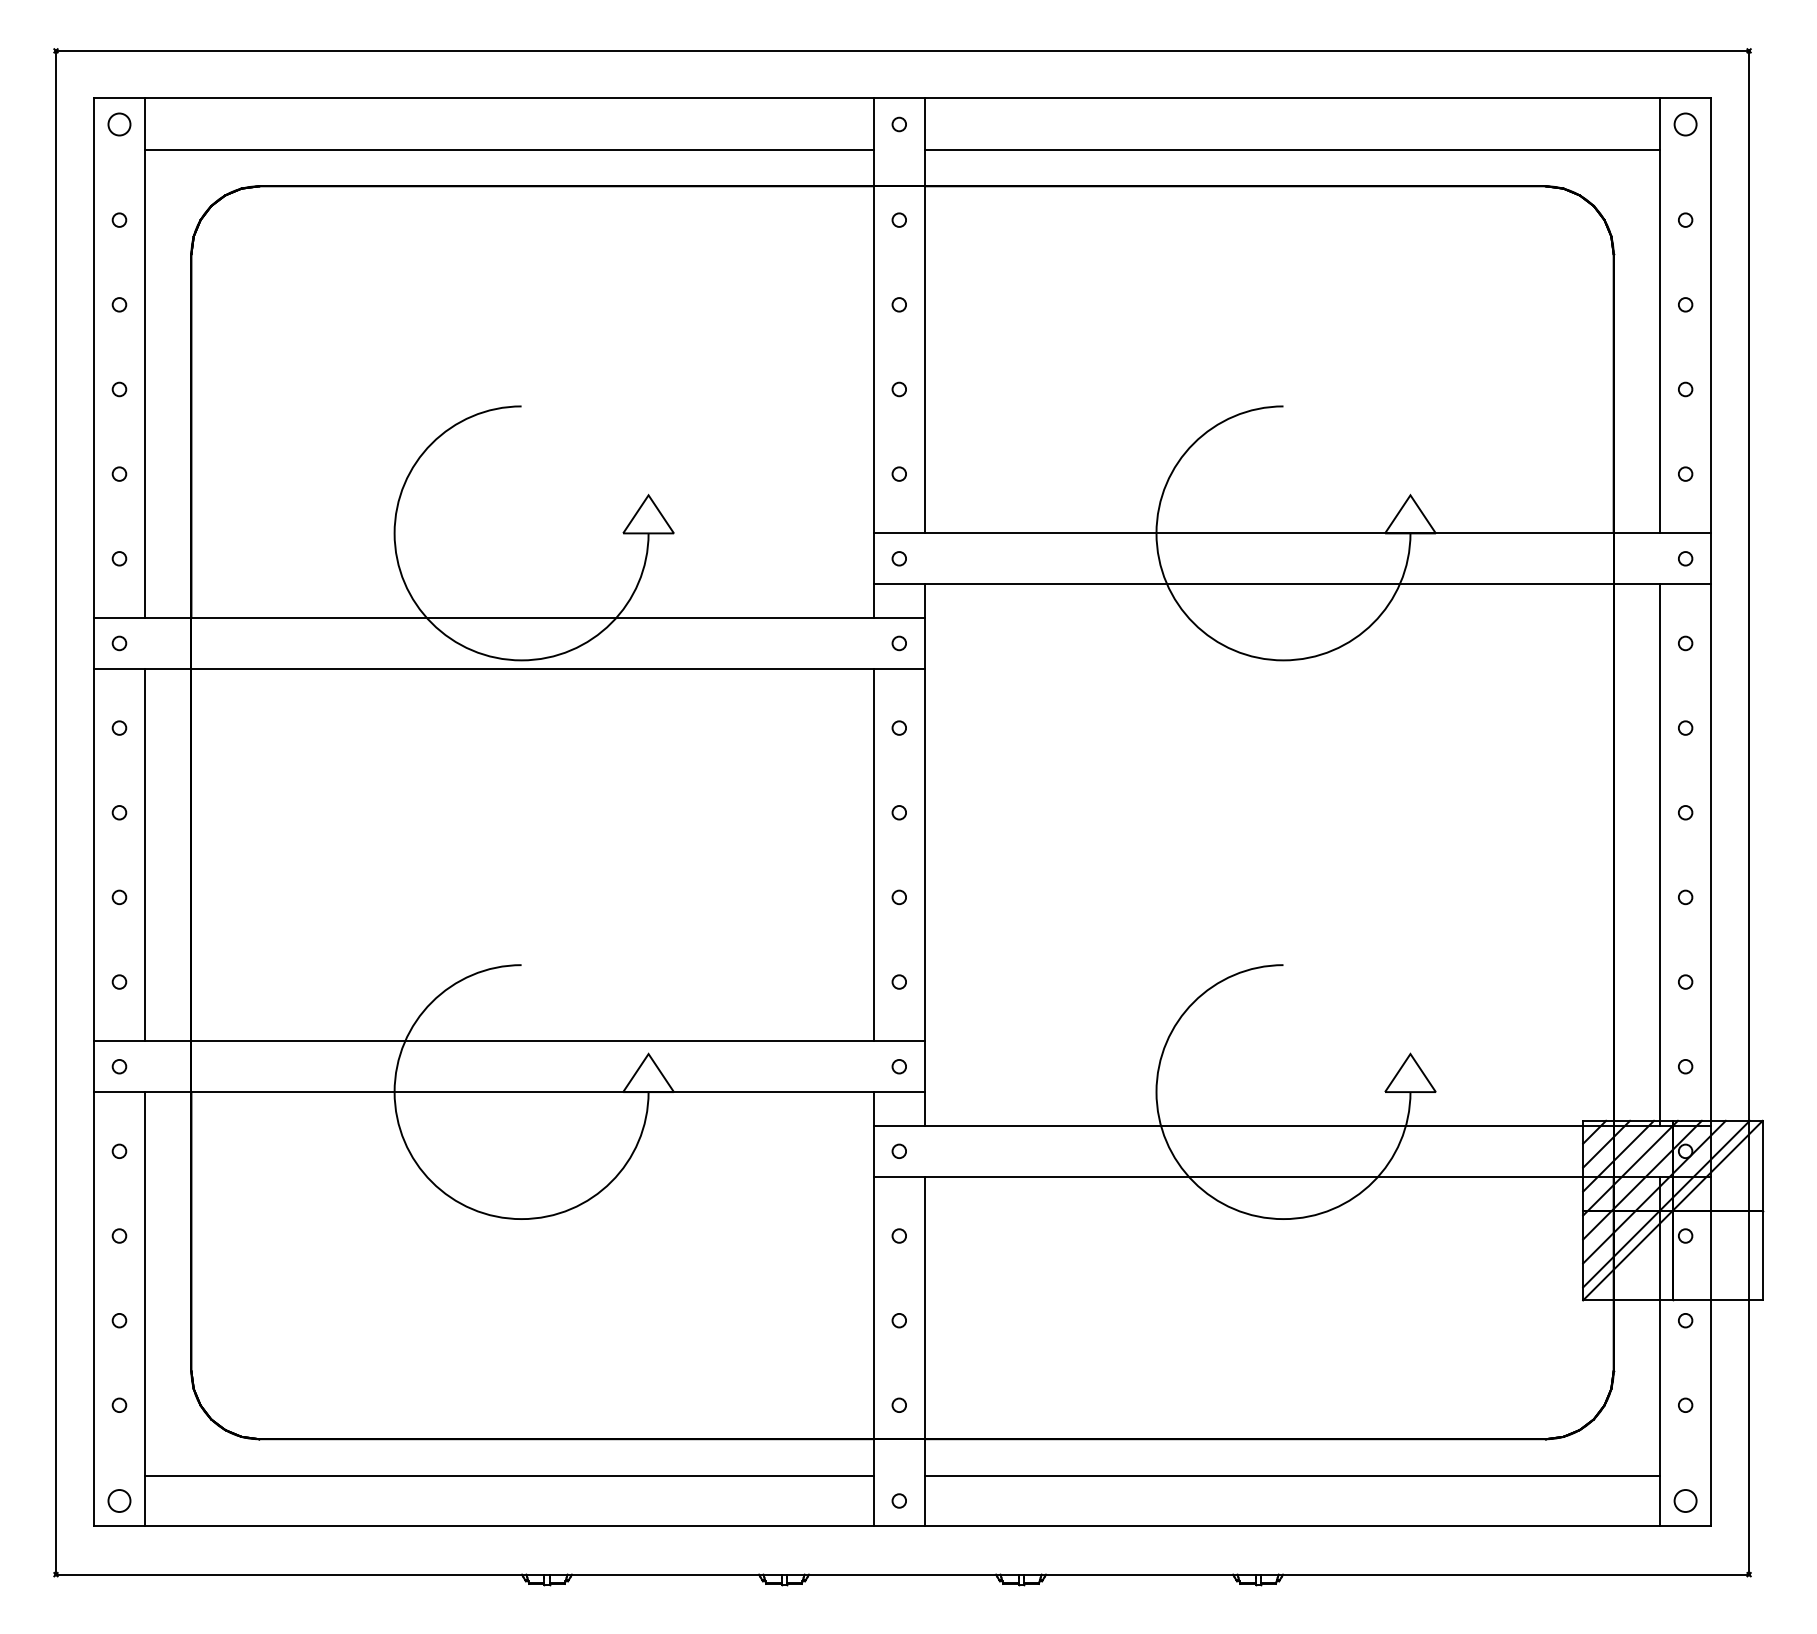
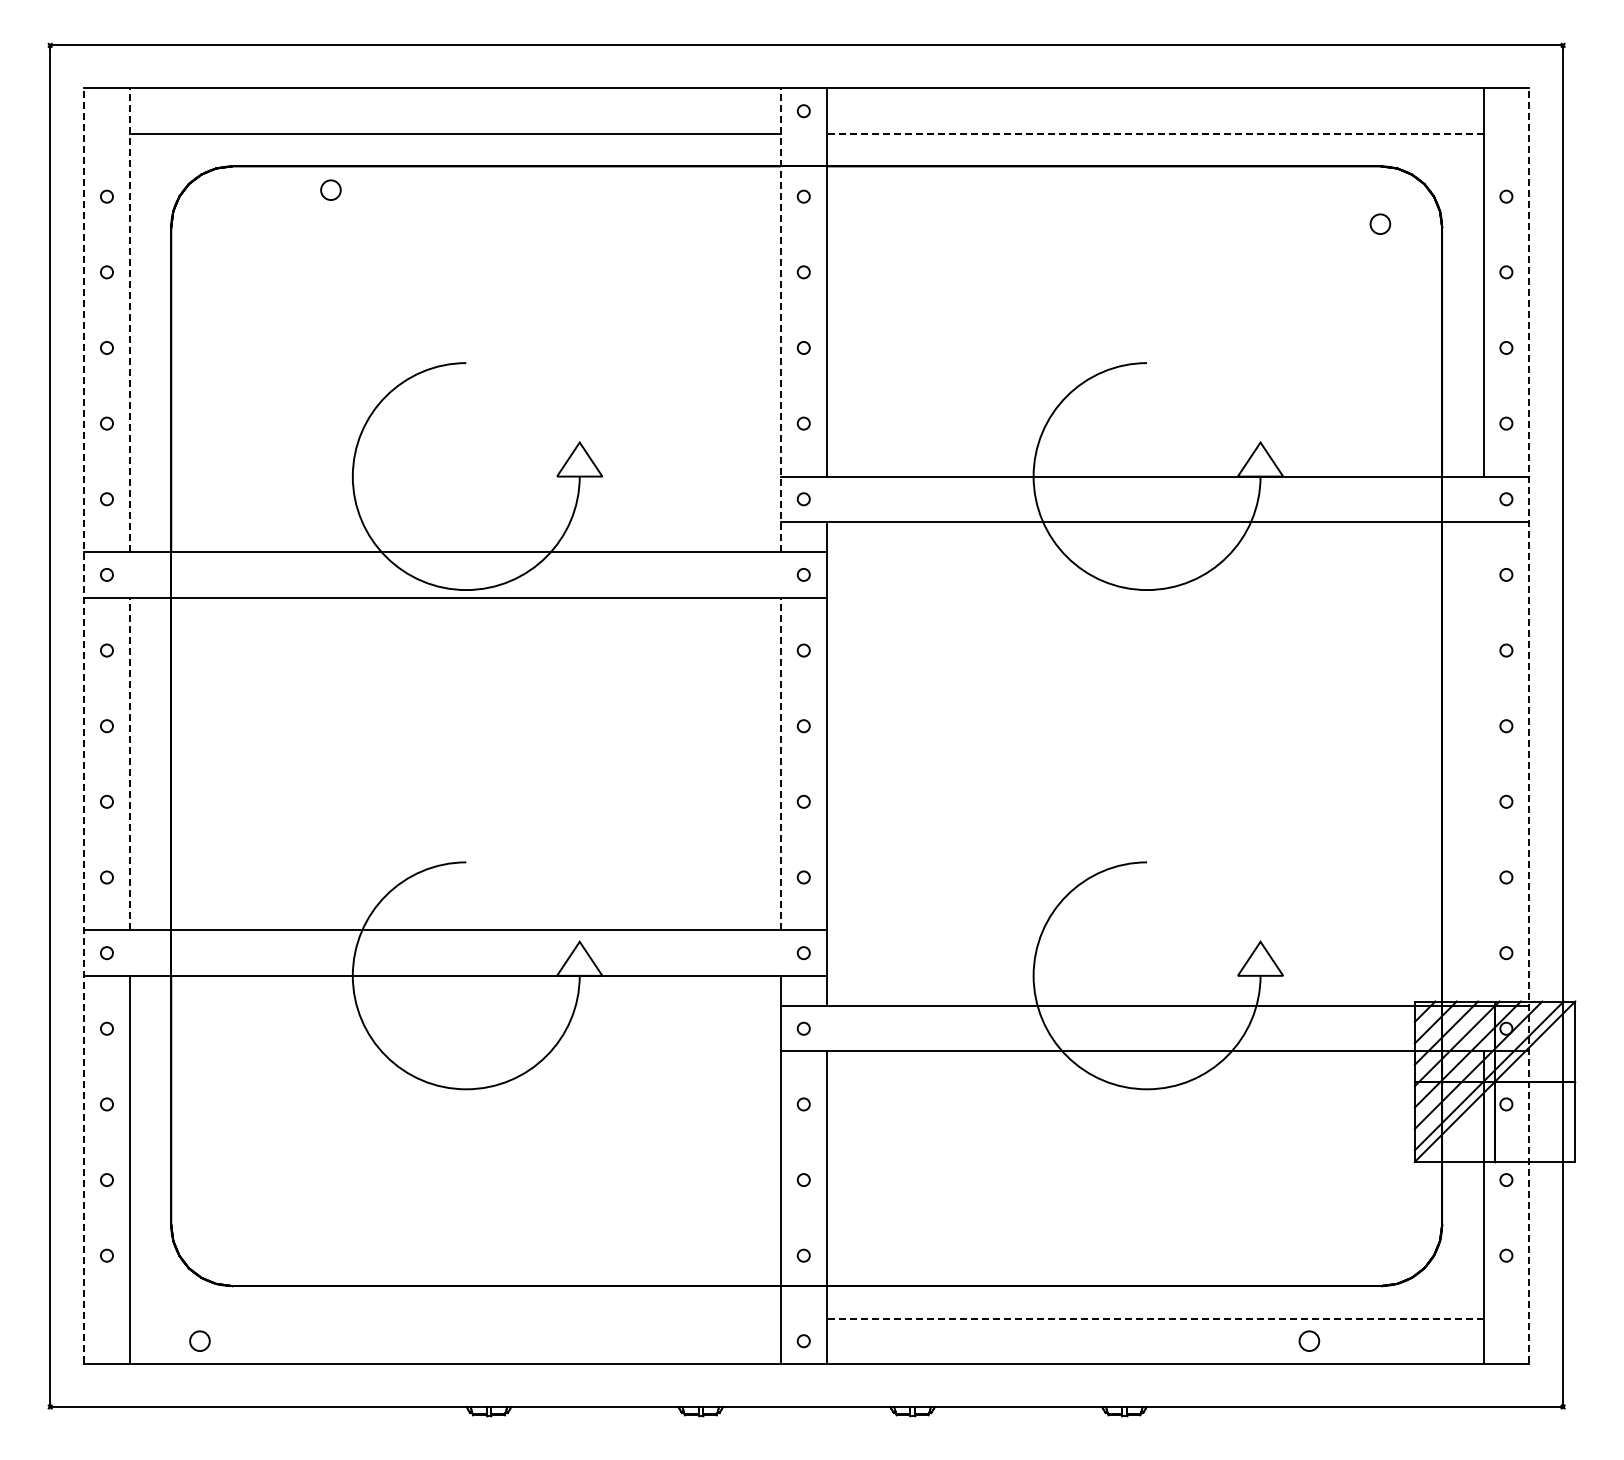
circle: (118, 123) -> (330, 189), moved
circle: (1685, 123) -> (1380, 223), moved
line: (1292, 149) -> (1155, 133), solid -> dashed
line: (144, 357) -> (129, 319), solid -> dashed
line: (874, 357) -> (781, 319), solid -> dashed
line: (94, 811) -> (84, 725), solid -> dashed
line: (1711, 811) -> (1529, 725), solid -> dashed
line: (144, 854) -> (129, 763), solid -> dashed
line: (874, 854) -> (781, 763), solid -> dashed
line: (1659, 854) -> (1483, 763), removed
line: (509, 1475) -> (455, 1318), removed
line: (1292, 1475) -> (1155, 1318), solid -> dashed
circle: (118, 1500) -> (199, 1340), moved
circle: (1685, 1500) -> (1309, 1340), moved

